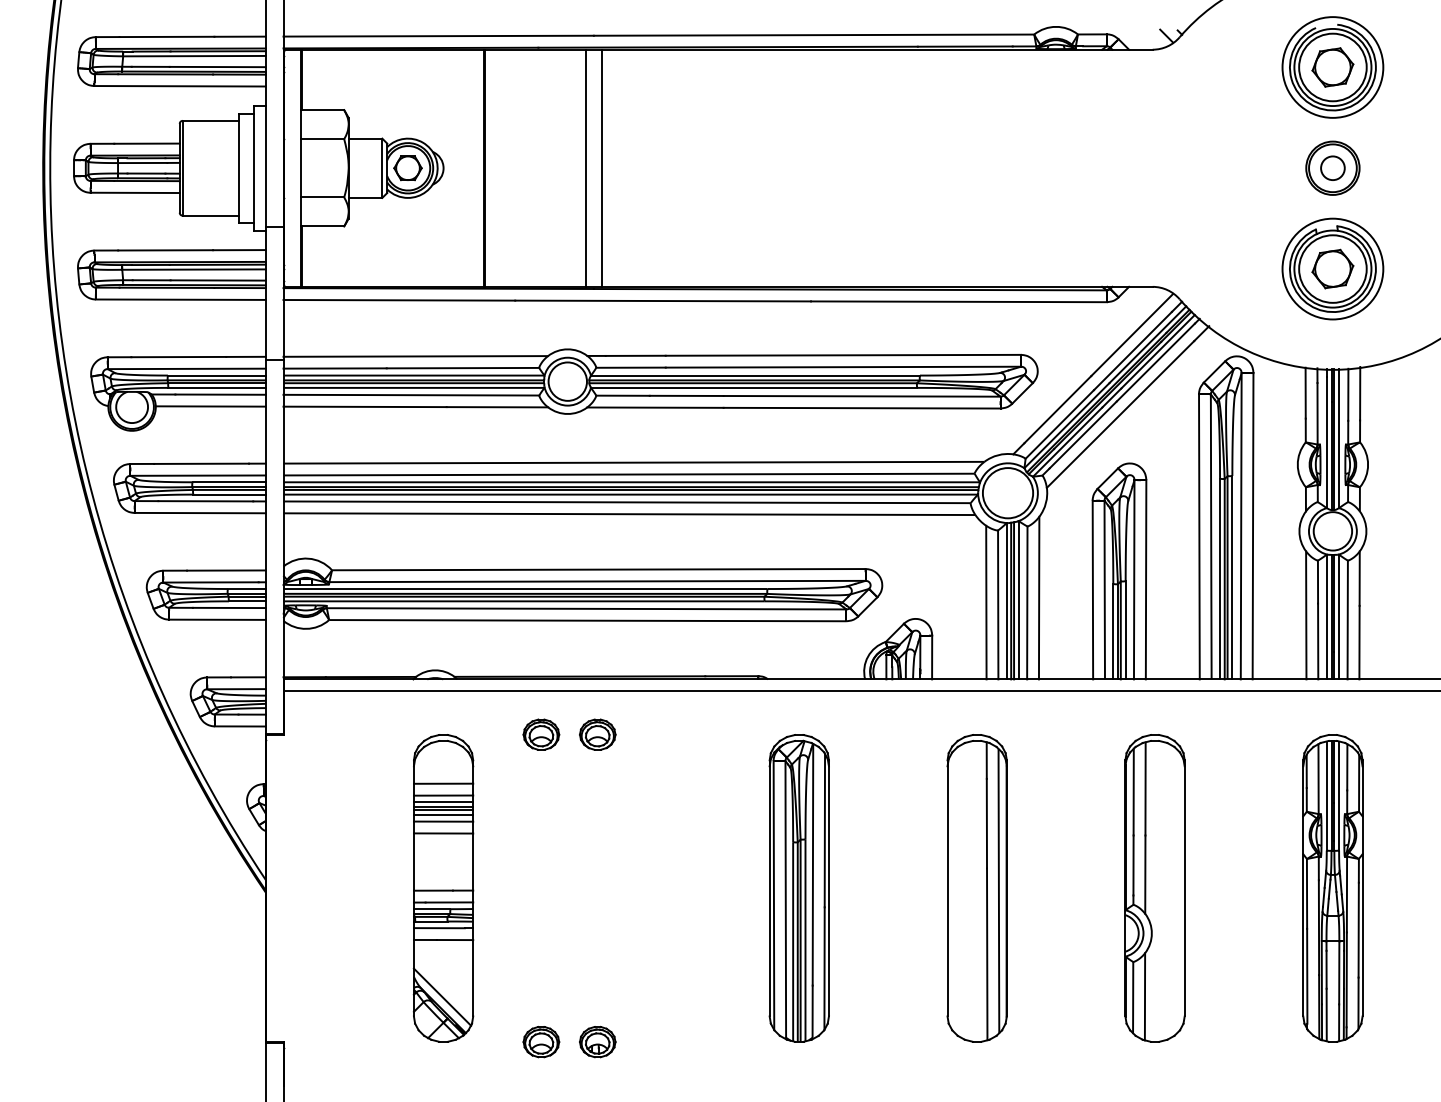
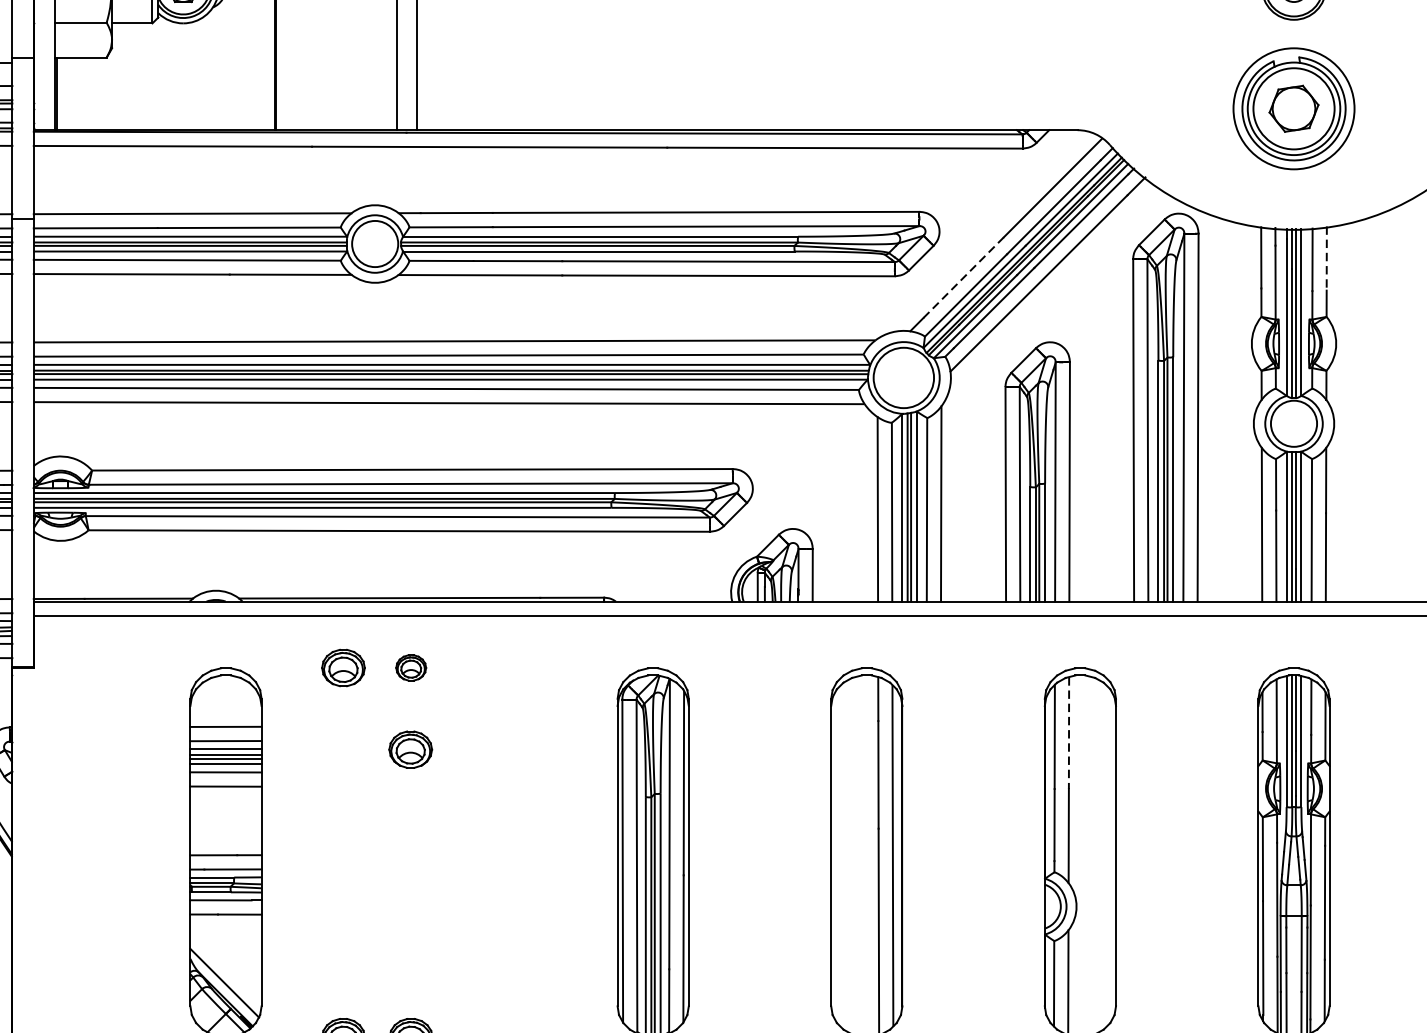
line: (1360, 393) -> (1327, 258), solid -> dashed
line: (1058, 409) -> (964, 277), solid -> dashed
part: (597, 734) -> (410, 667), size x0.7
line: (1145, 788) -> (1068, 732), solid -> dashed
part: (597, 802) -> (410, 749), added

